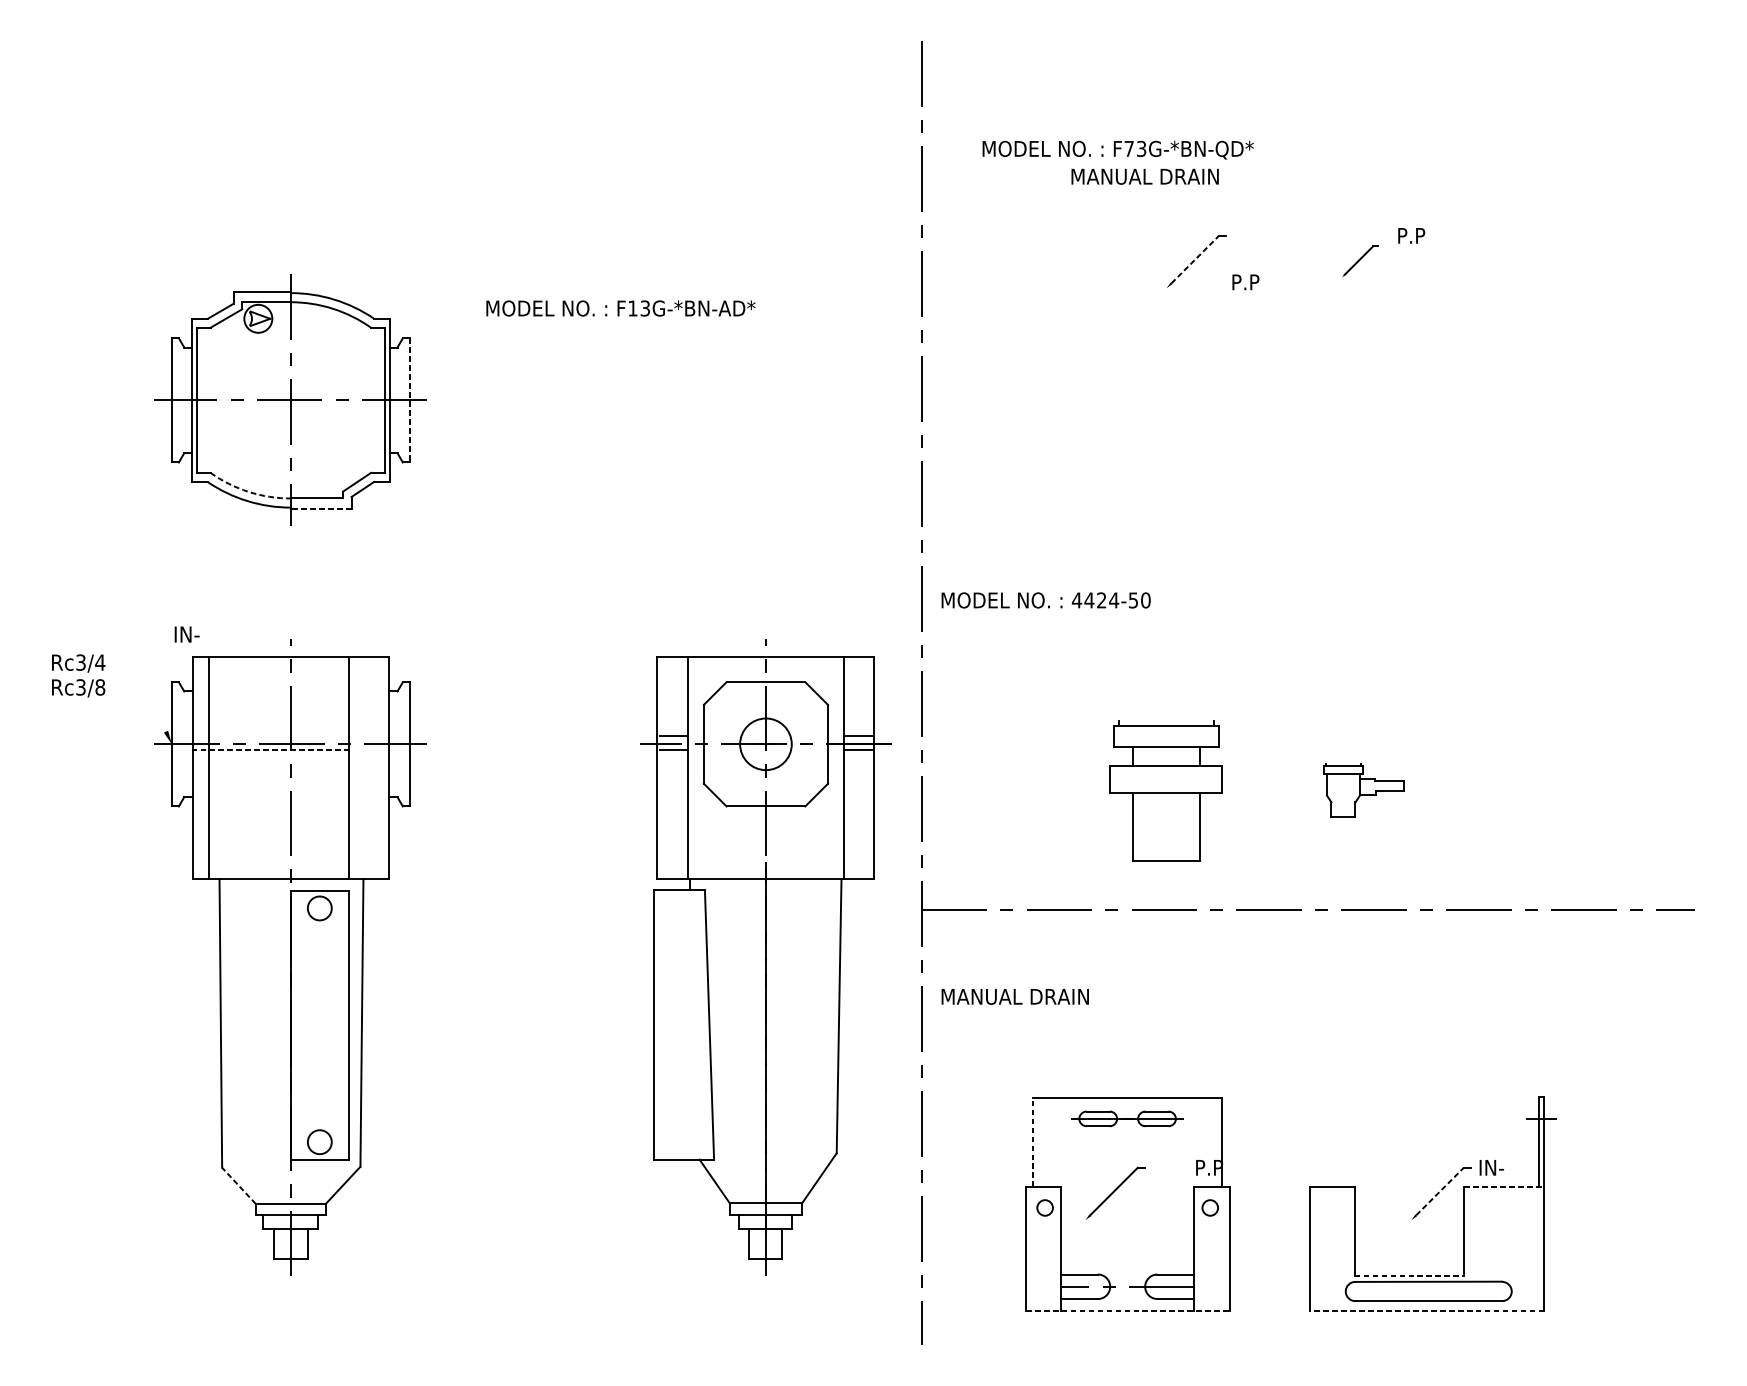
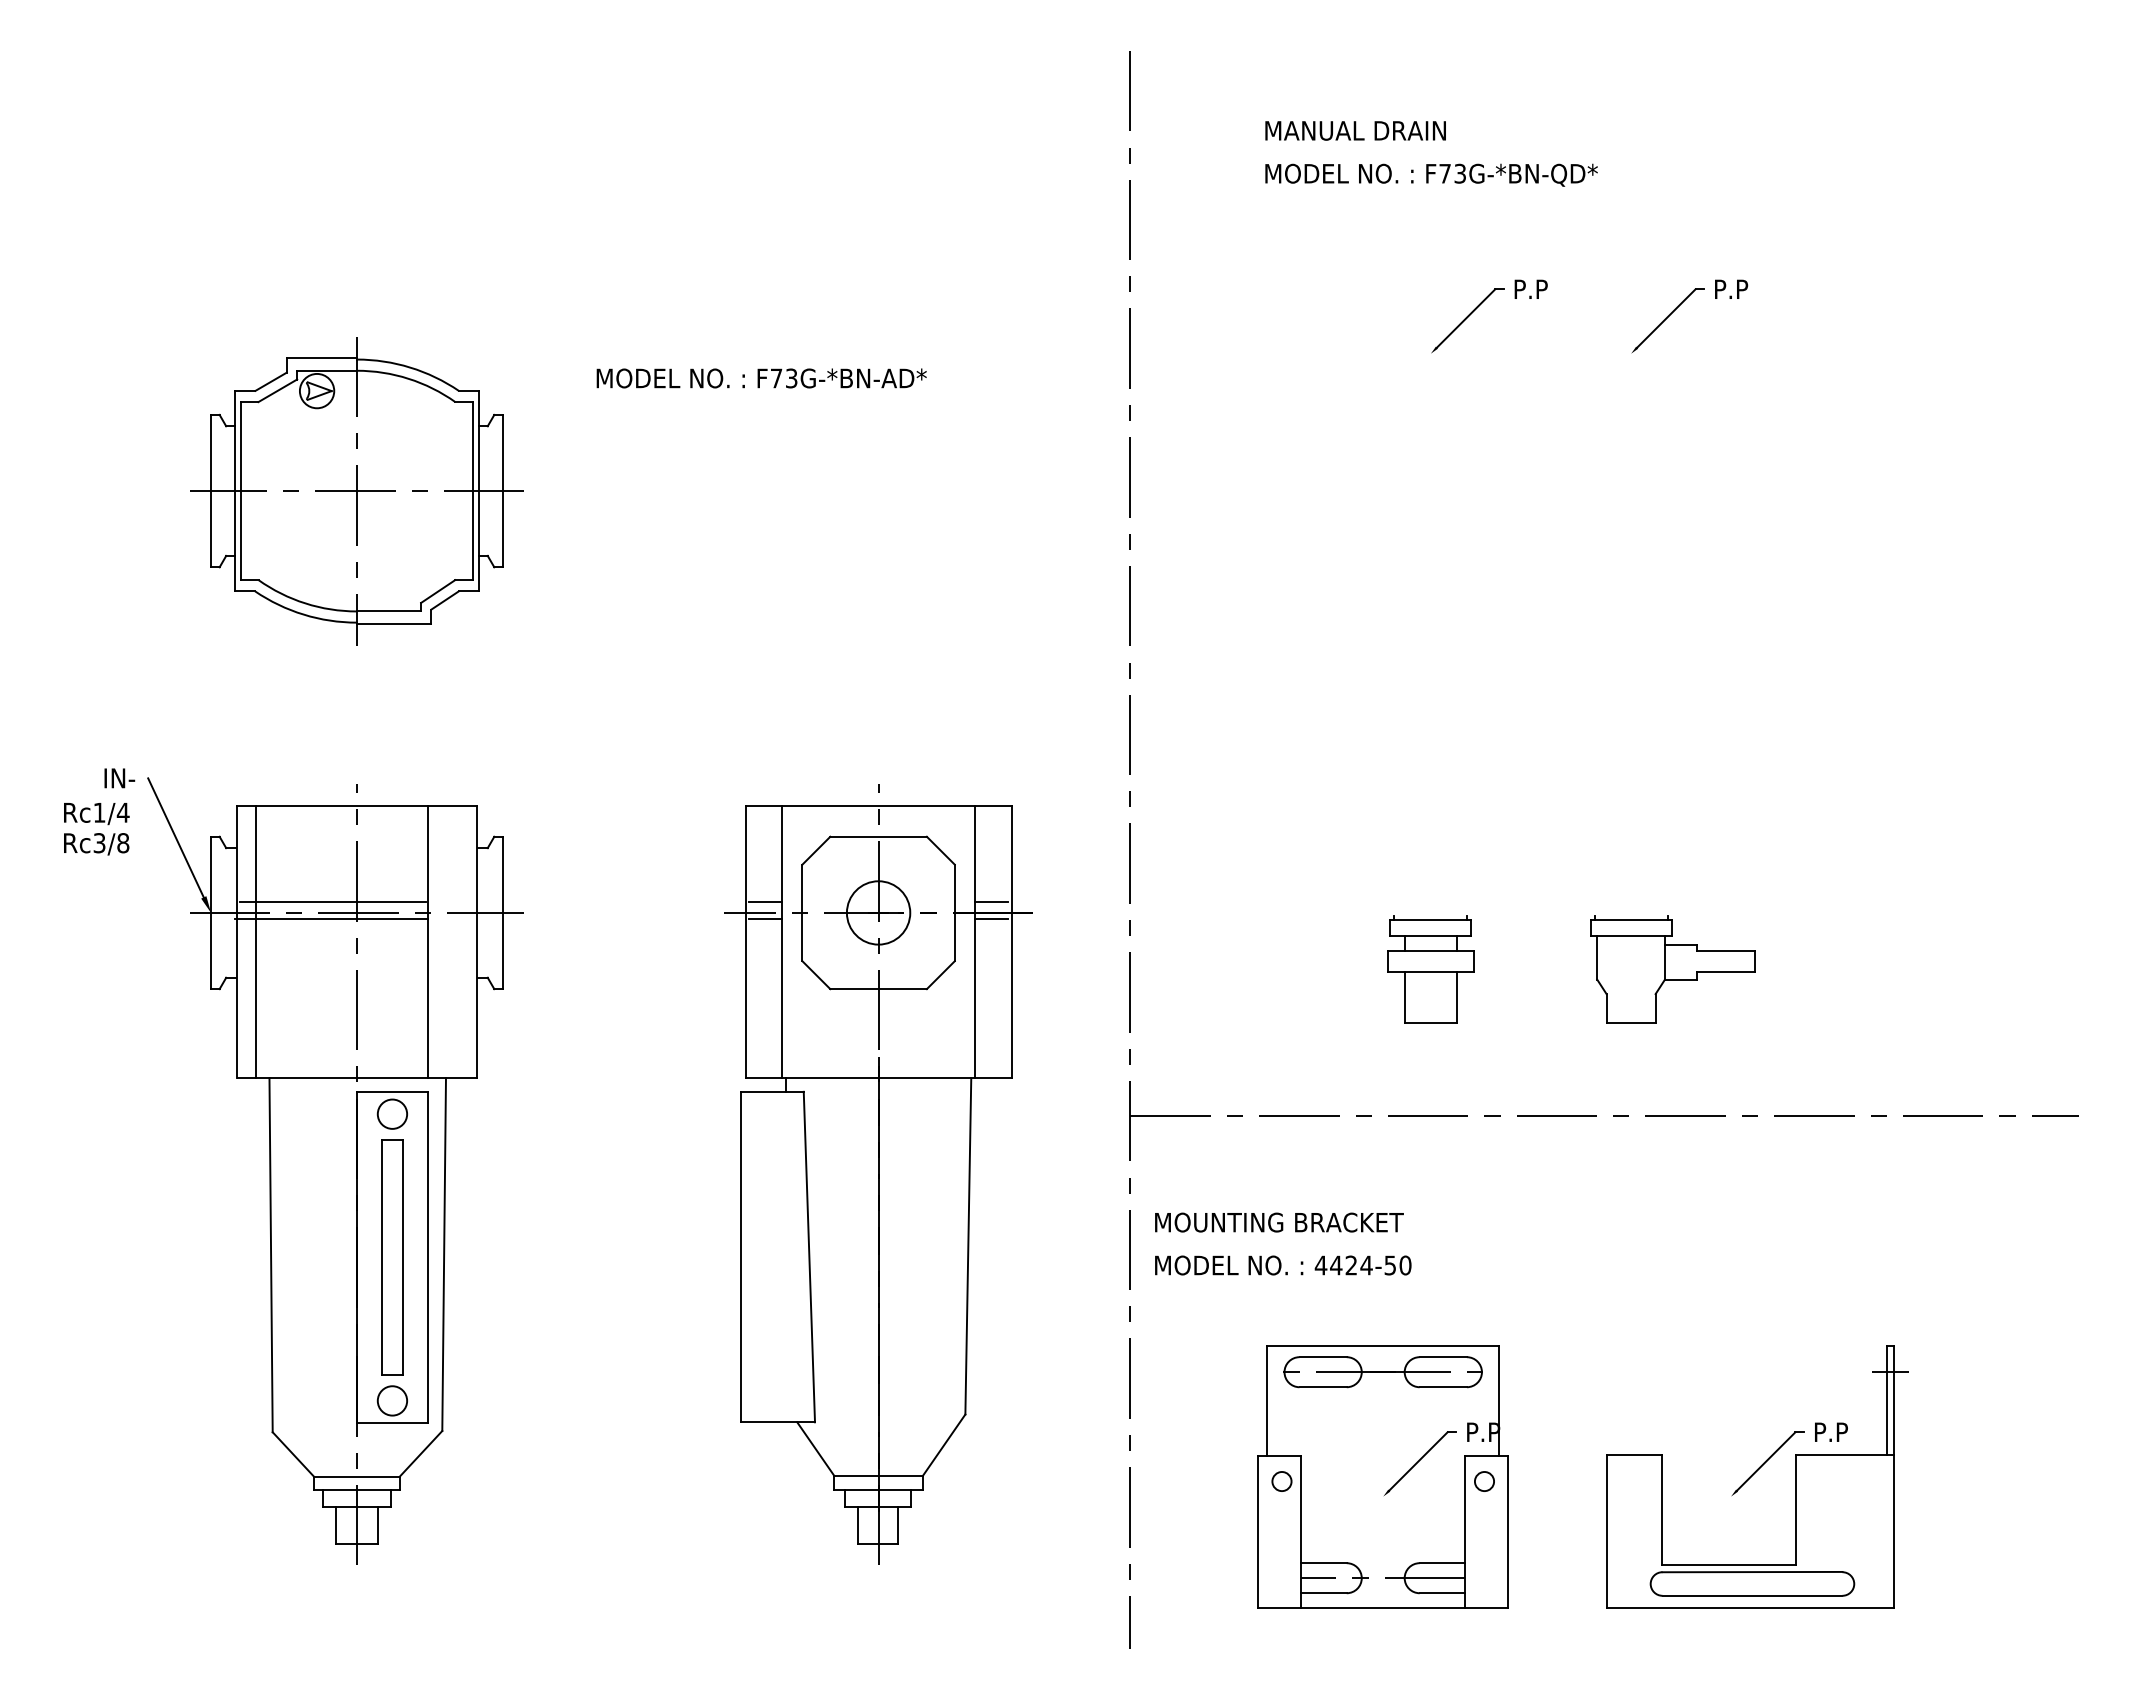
text: (1118, 149) -> (1431, 174), moved
text: (1145, 176) -> (1355, 130), moved
line: (1195, 259) -> (1466, 318), dashed -> solid
part: (1359, 261) -> (1667, 320), size x1.67
text: (1245, 281) -> (1530, 288), moved
text: (632, 308) -> (776, 378), F13G-*BN-AD* -> F73G-*BN-AD*
line: (409, 400) -> (502, 491), dashed -> solid
arc: (248, 492) -> (305, 603), dashed -> solid
line: (320, 509) -> (393, 624), dashed -> solid
text: (1046, 600) -> (1283, 1265), moved
text: (186, 634) -> (119, 778), moved
text: (80, 662) -> (99, 812), Rc3/4 -> Rc1/4
line: (142, 682) -> (175, 837), added
line: (270, 735) -> (332, 902), added
line: (270, 749) -> (331, 919), dashed -> solid
part: (1166, 790) -> (1430, 969), size x0.62
part: (1363, 790) -> (1672, 969), size x1.67
part: (765, 957) -> (878, 1174), moved
text: (1050, 996) -> (1288, 1222), MANUAL DRAIN -> MOUNTING BRACKET
part: (319, 1025) -> (392, 1257), added
part: (1127, 1119) -> (1382, 1372), size x1.67
line: (1033, 1142) -> (1267, 1401), dashed -> solid
text: (1494, 1167) -> (1832, 1431), IN- -> P.P
line: (239, 1185) -> (293, 1454), dashed -> solid
line: (1504, 1186) -> (1845, 1455), dashed -> solid
line: (1440, 1191) -> (1766, 1461), dashed -> solid
part: (1114, 1193) -> (1419, 1463), moved
line: (1410, 1275) -> (1729, 1564), dashed -> solid
line: (1427, 1310) -> (1750, 1607), dashed -> solid
line: (1127, 1311) -> (1383, 1608), dashed -> solid

